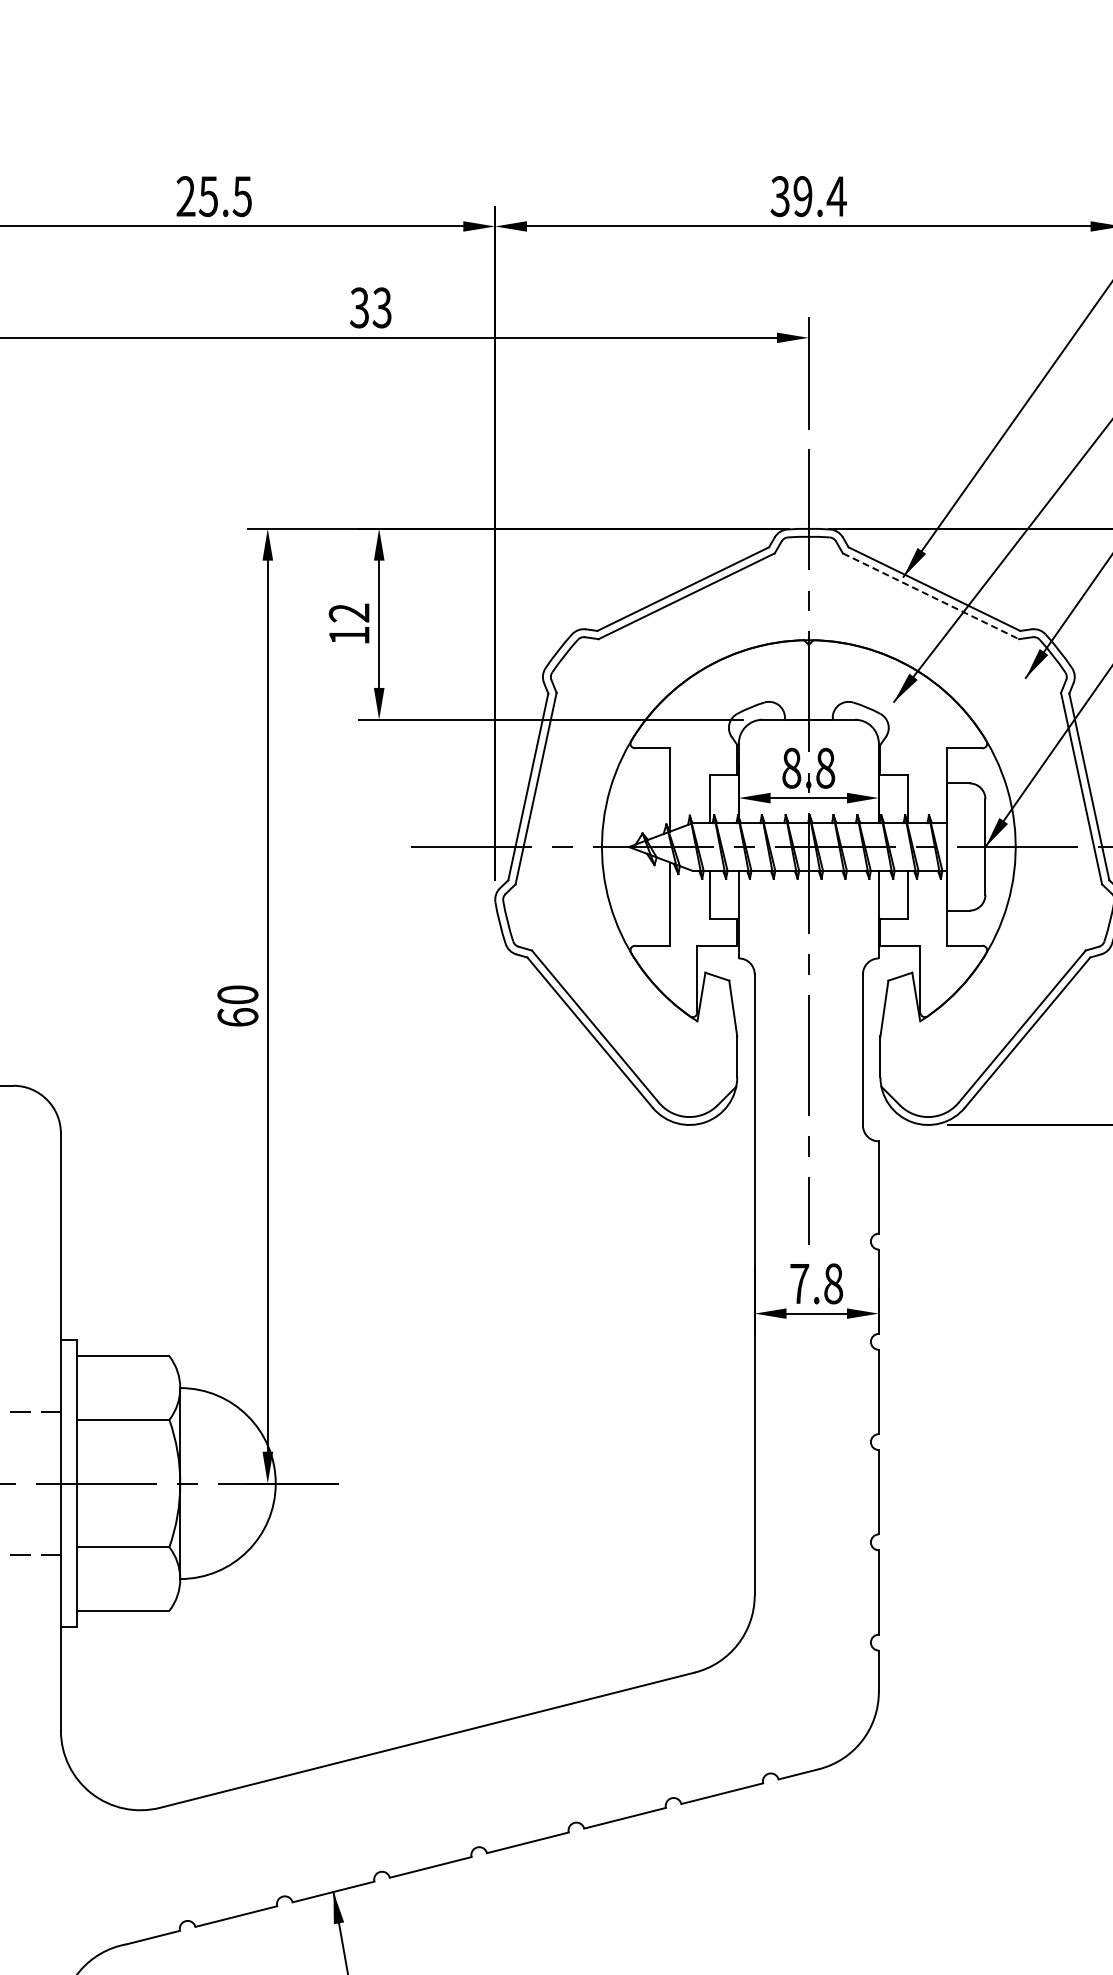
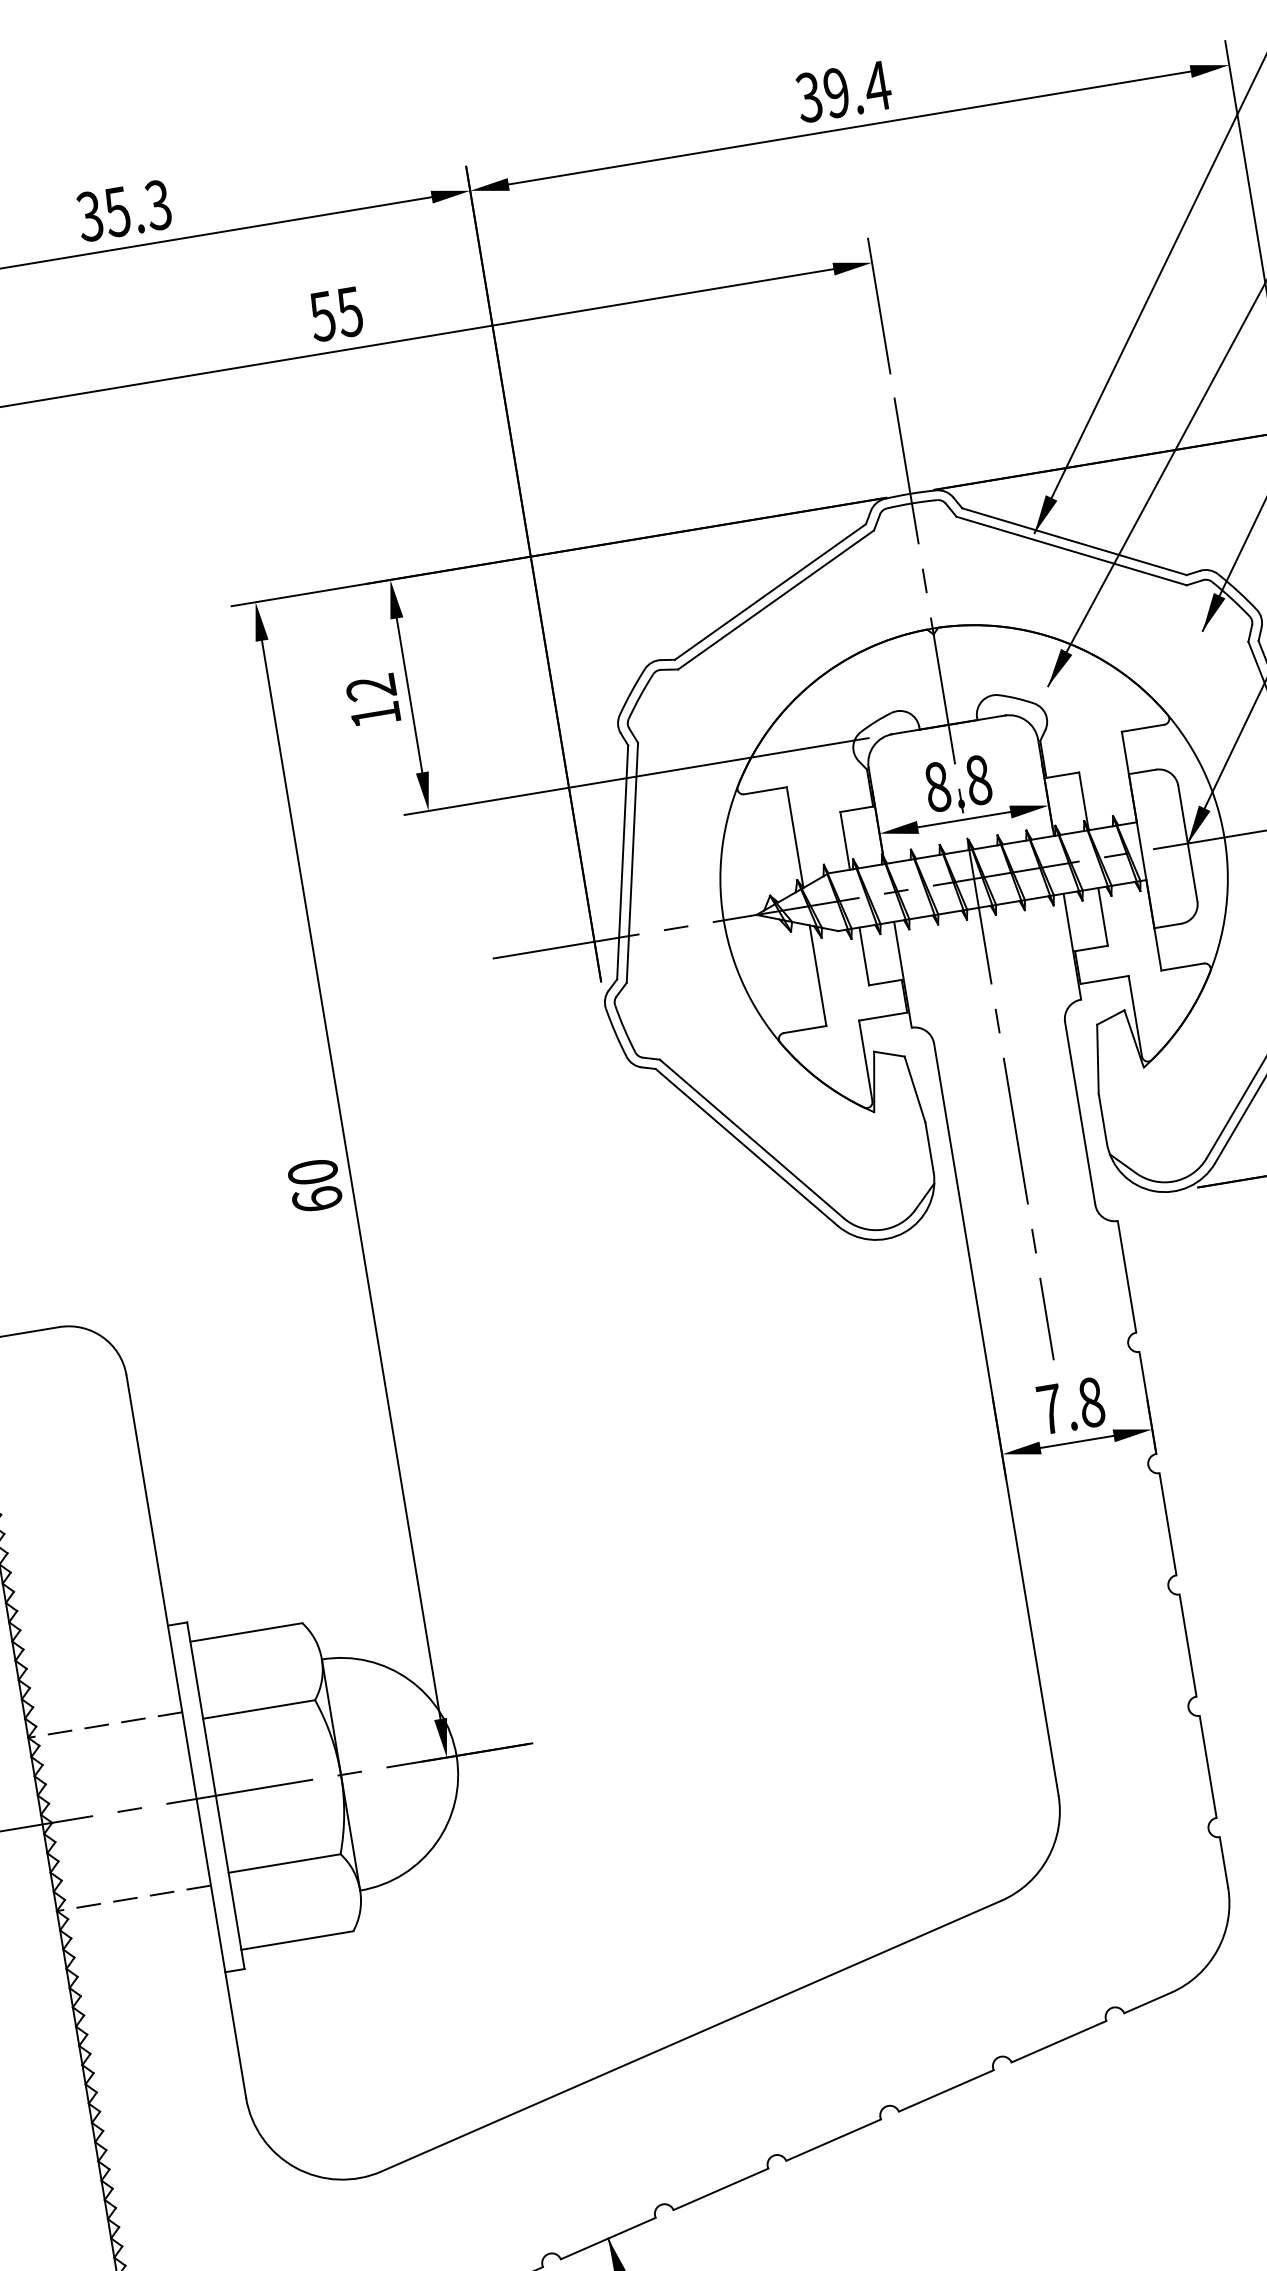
text: (213, 196) -> (123, 211), 25.5 -> 35.3
text: (370, 307) -> (335, 313), 33 -> 55
line: (930, 596) -> (1071, 551), dashed -> solid

